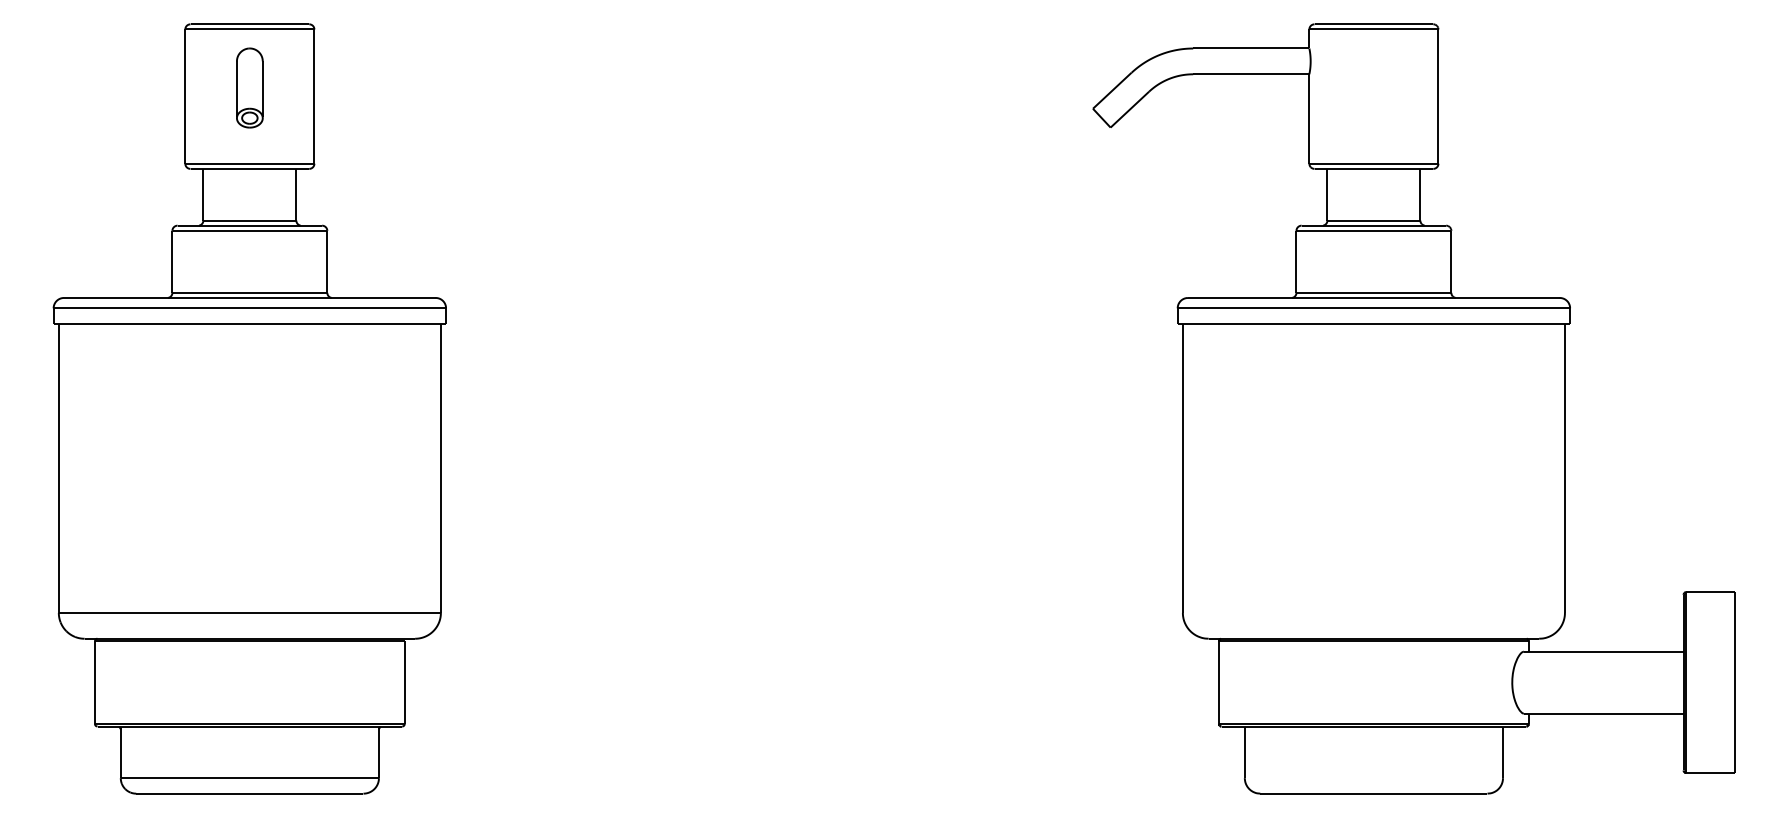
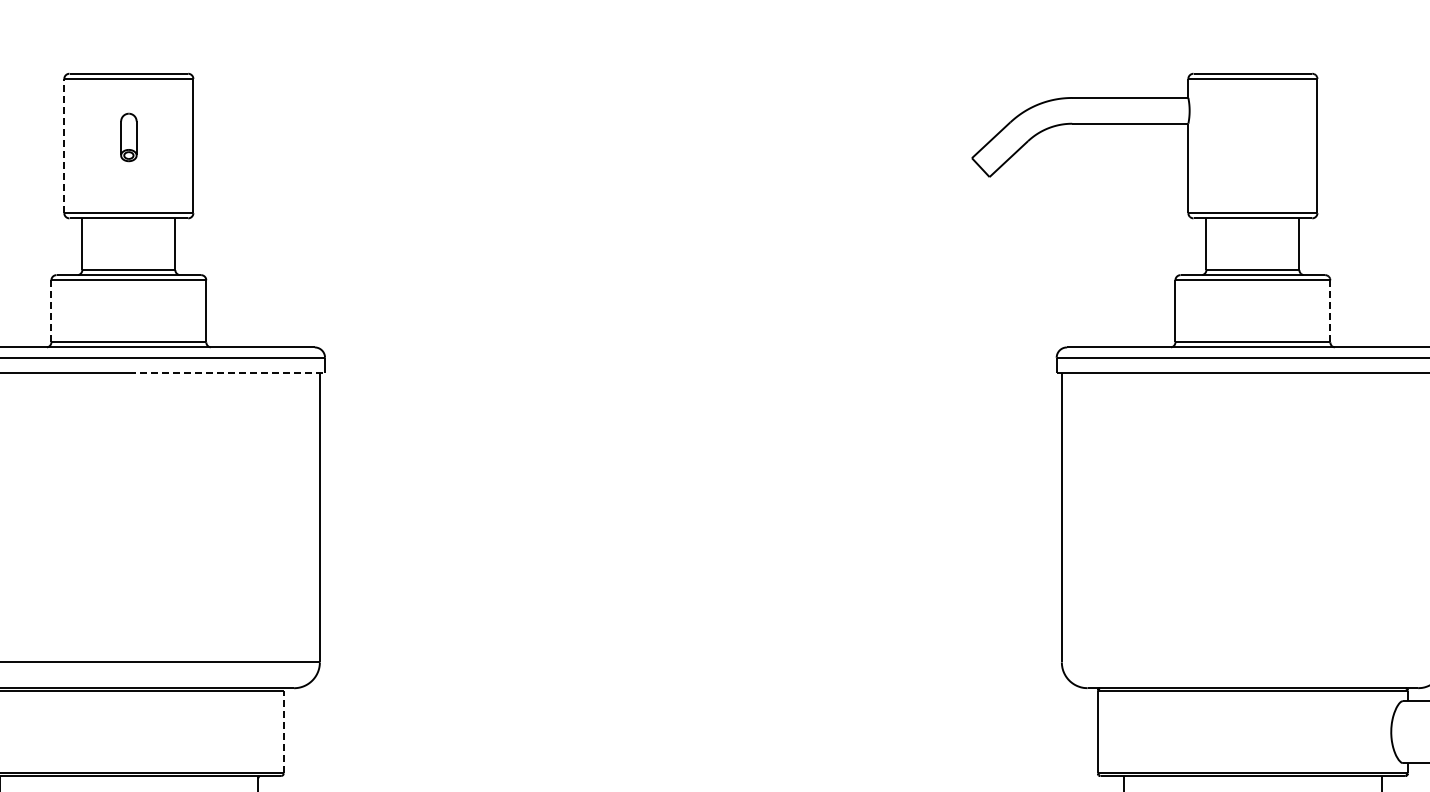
part: (249, 87) -> (128, 136), size x0.6
line: (185, 96) -> (64, 145), solid -> dashed
line: (172, 261) -> (51, 310), solid -> dashed
line: (1451, 261) -> (1330, 310), solid -> dashed
line: (348, 323) -> (227, 372), solid -> dashed
line: (404, 682) -> (283, 731), solid -> dashed

